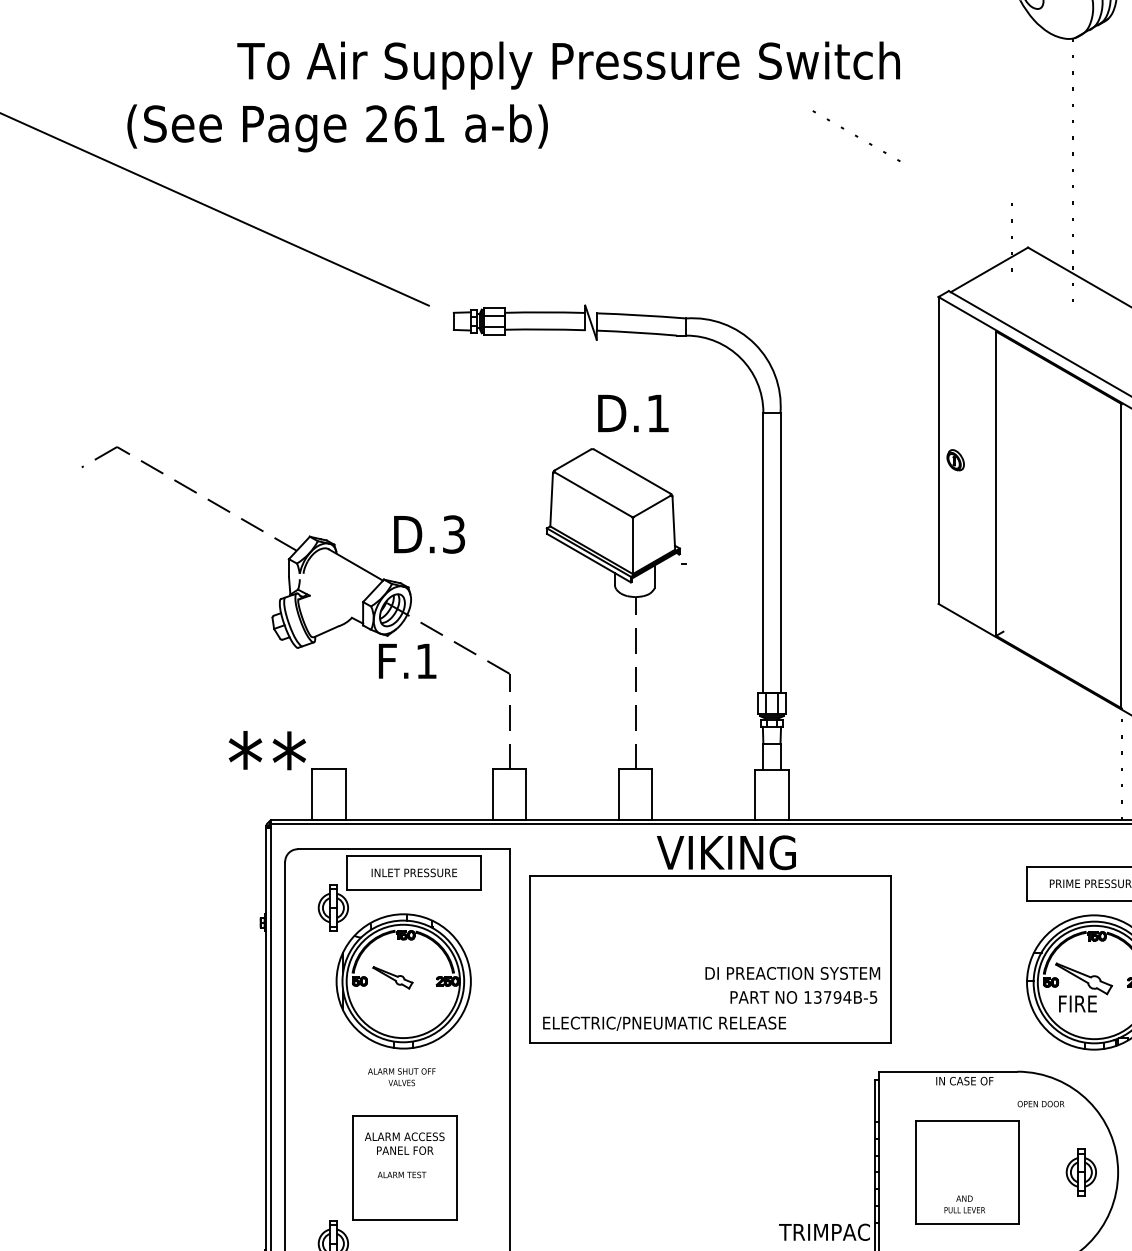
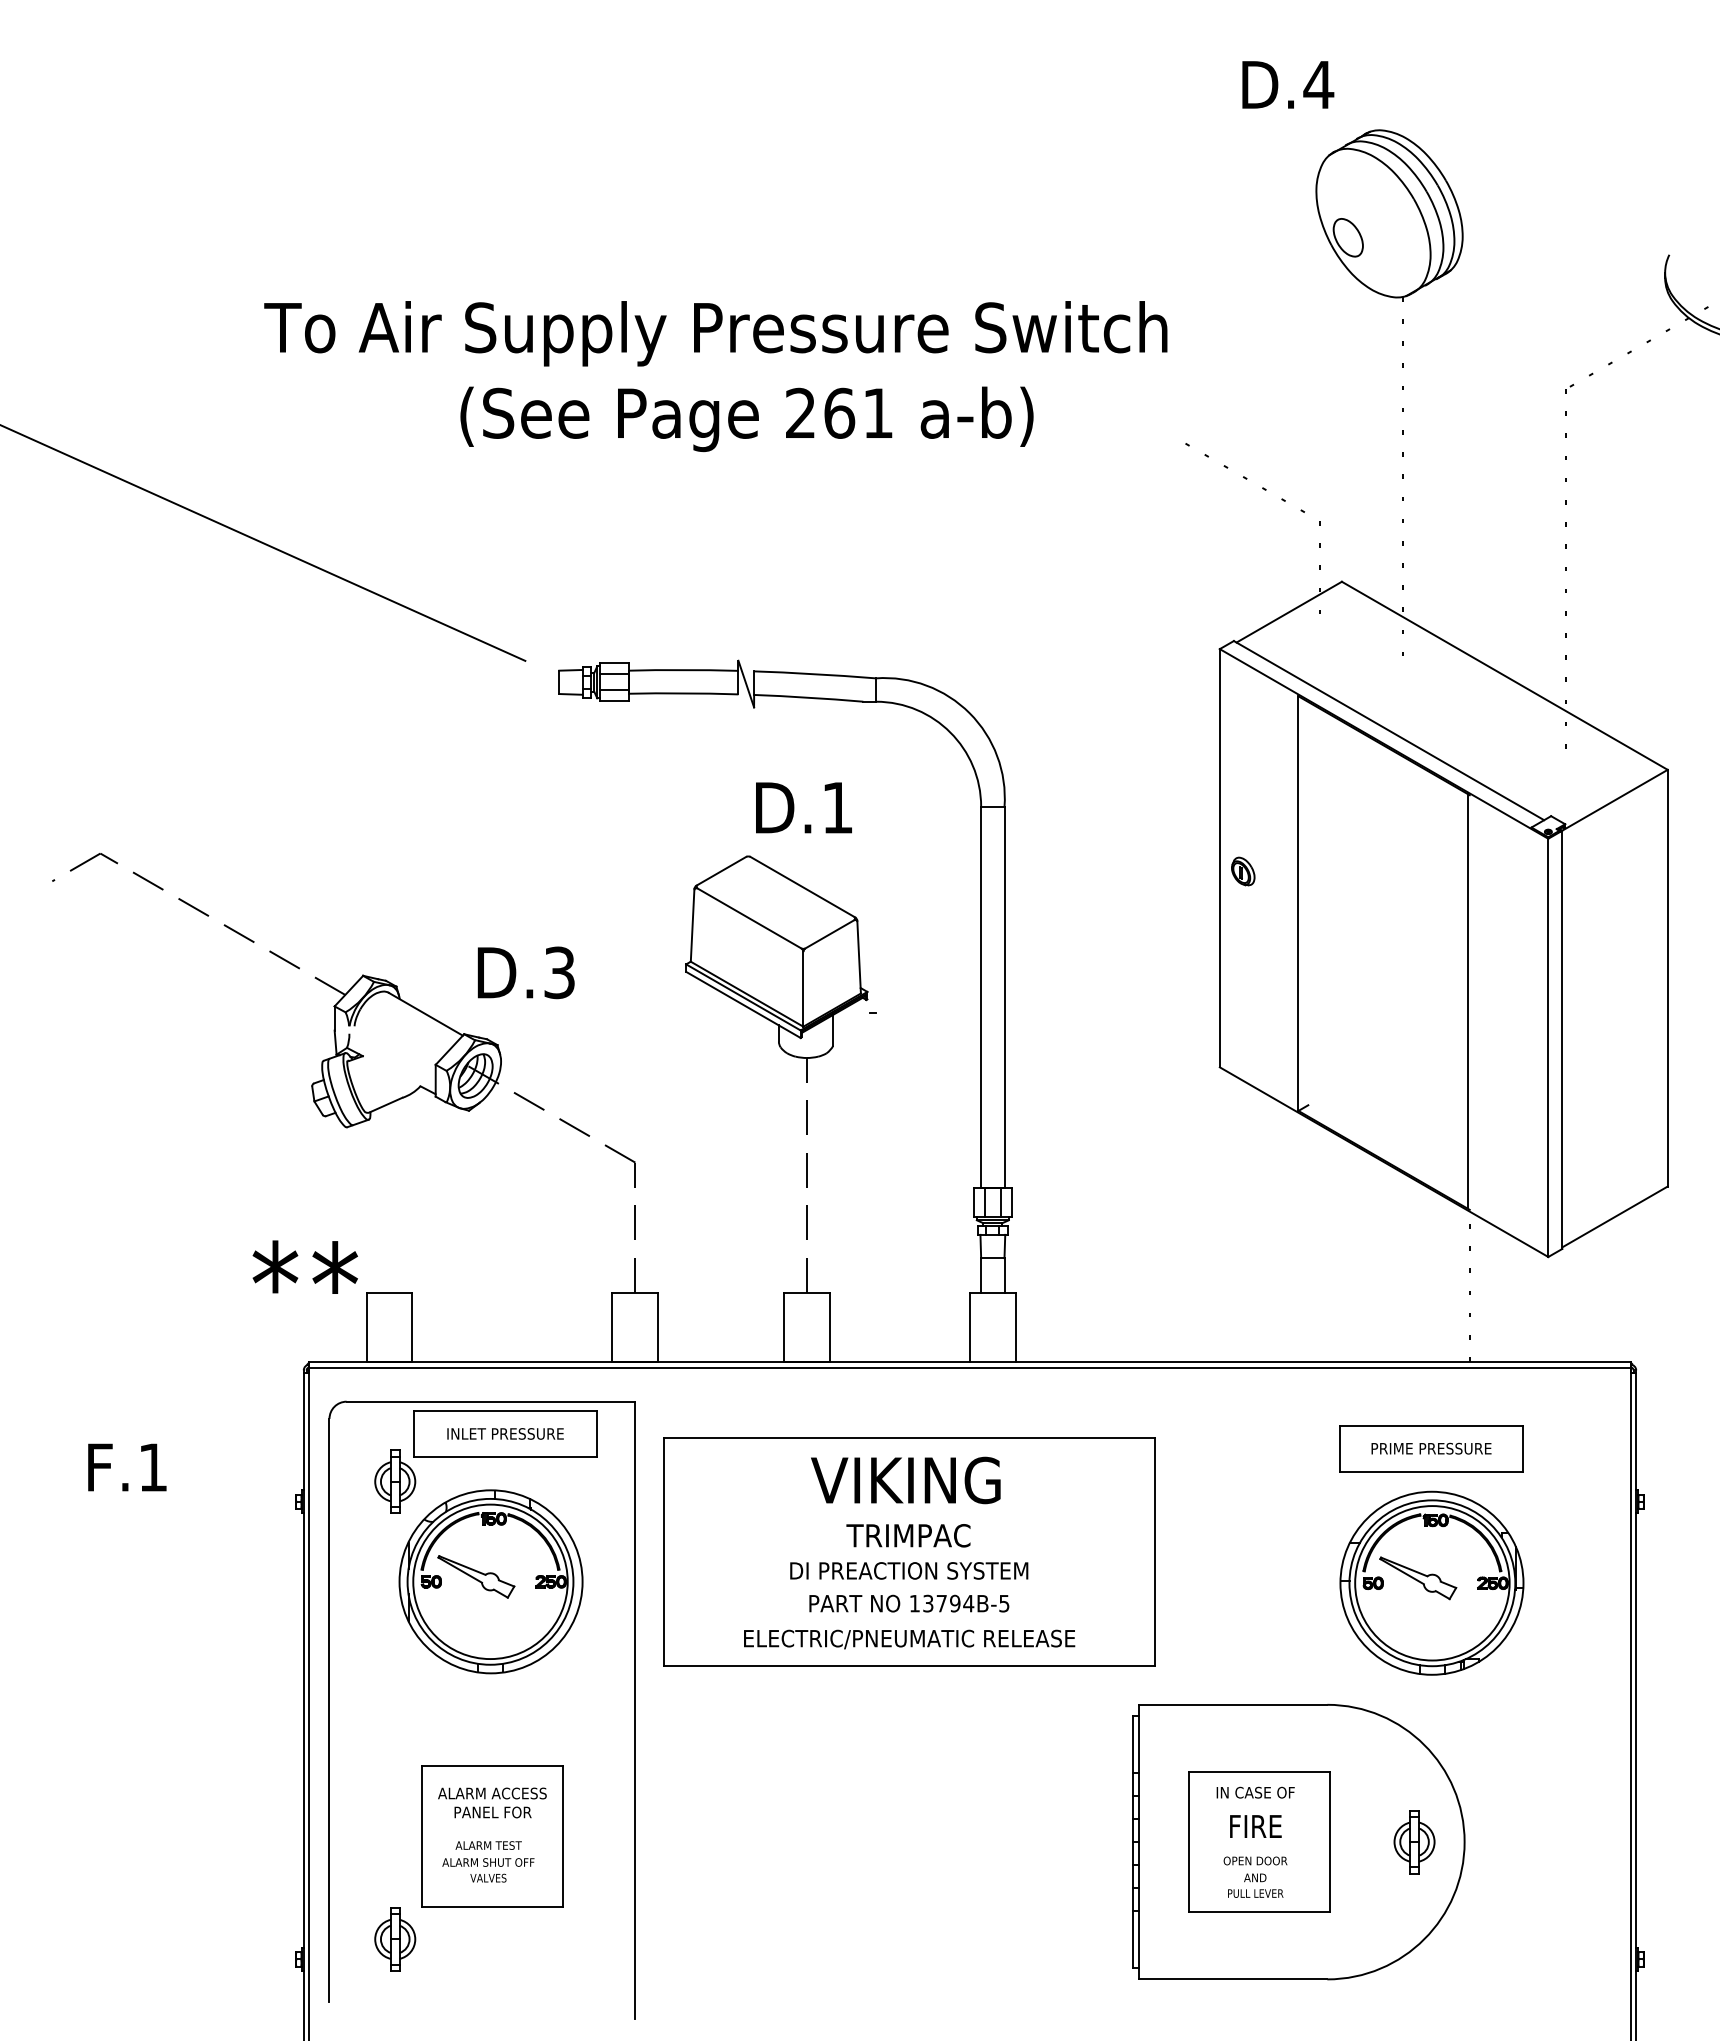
text: (337, 128) -> (746, 419), moved
line: (856, 135) -> (1244, 477), moved
text: (407, 661) -> (127, 1467), moved
text: (726, 852) -> (905, 1480), moved
text: (792, 973) -> (909, 1570), moved
part: (393, 977) -> (476, 1576), size x1.43
text: (803, 997) -> (909, 1603), moved
text: (1077, 1003) -> (1255, 1826), moved
text: (664, 1023) -> (909, 1639), moved
text: (401, 1077) -> (488, 1870), moved
text: (964, 1080) -> (1255, 1792), moved
text: (1041, 1103) -> (1255, 1860), moved
text: (824, 1232) -> (908, 1535), moved

